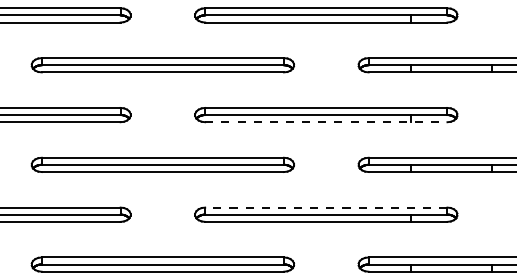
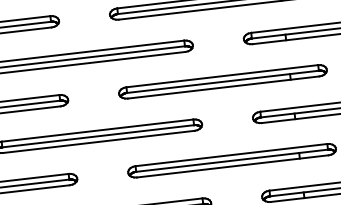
line: (326, 122) -> (223, 87), dashed -> solid
line: (325, 207) -> (230, 155), dashed -> solid

